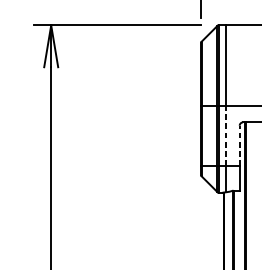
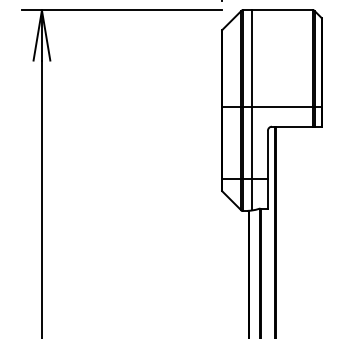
line: (225, 135) -> (251, 142), dashed -> solid
line: (239, 145) -> (267, 154), dashed -> solid

